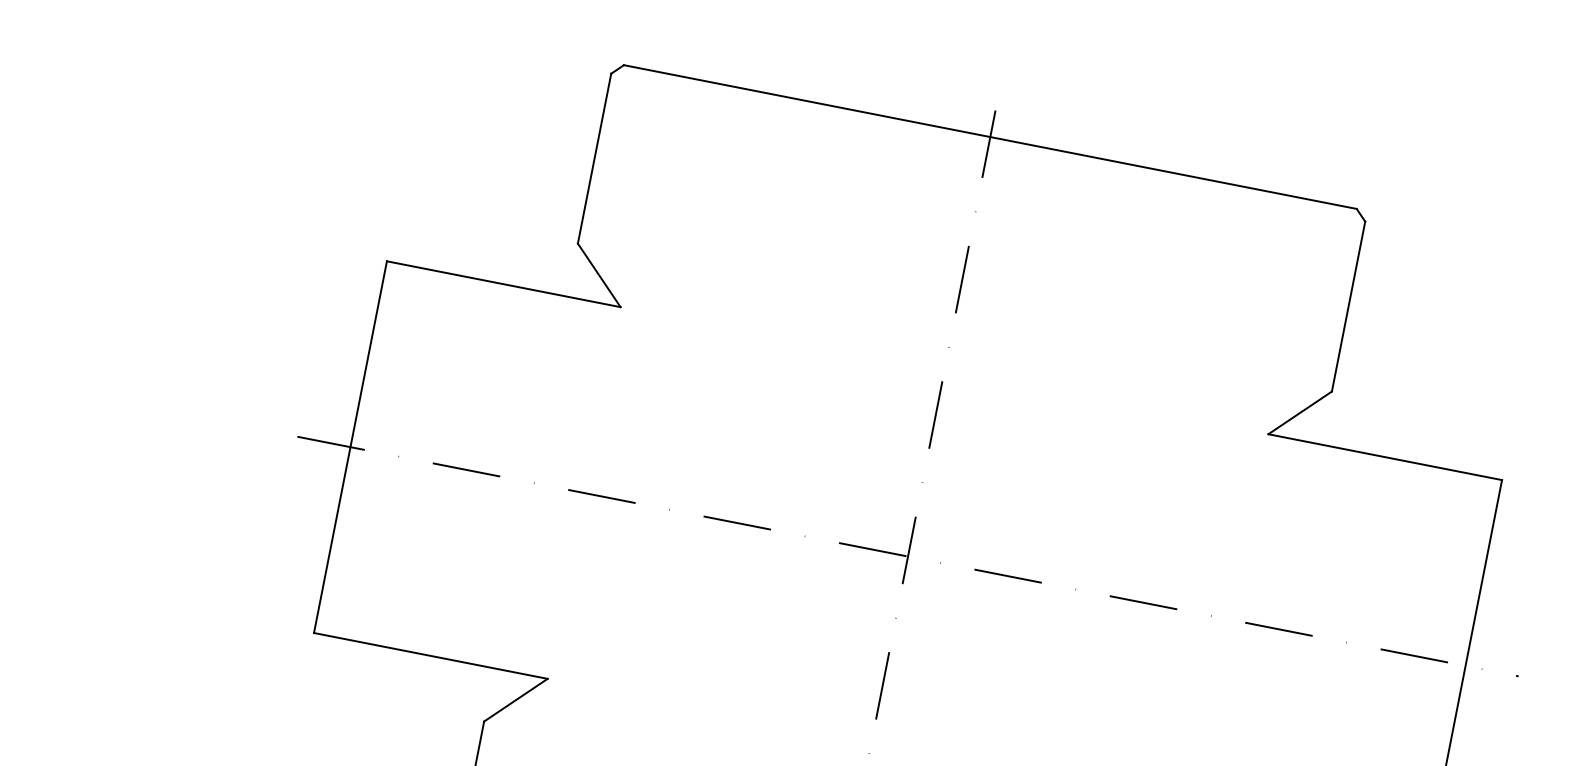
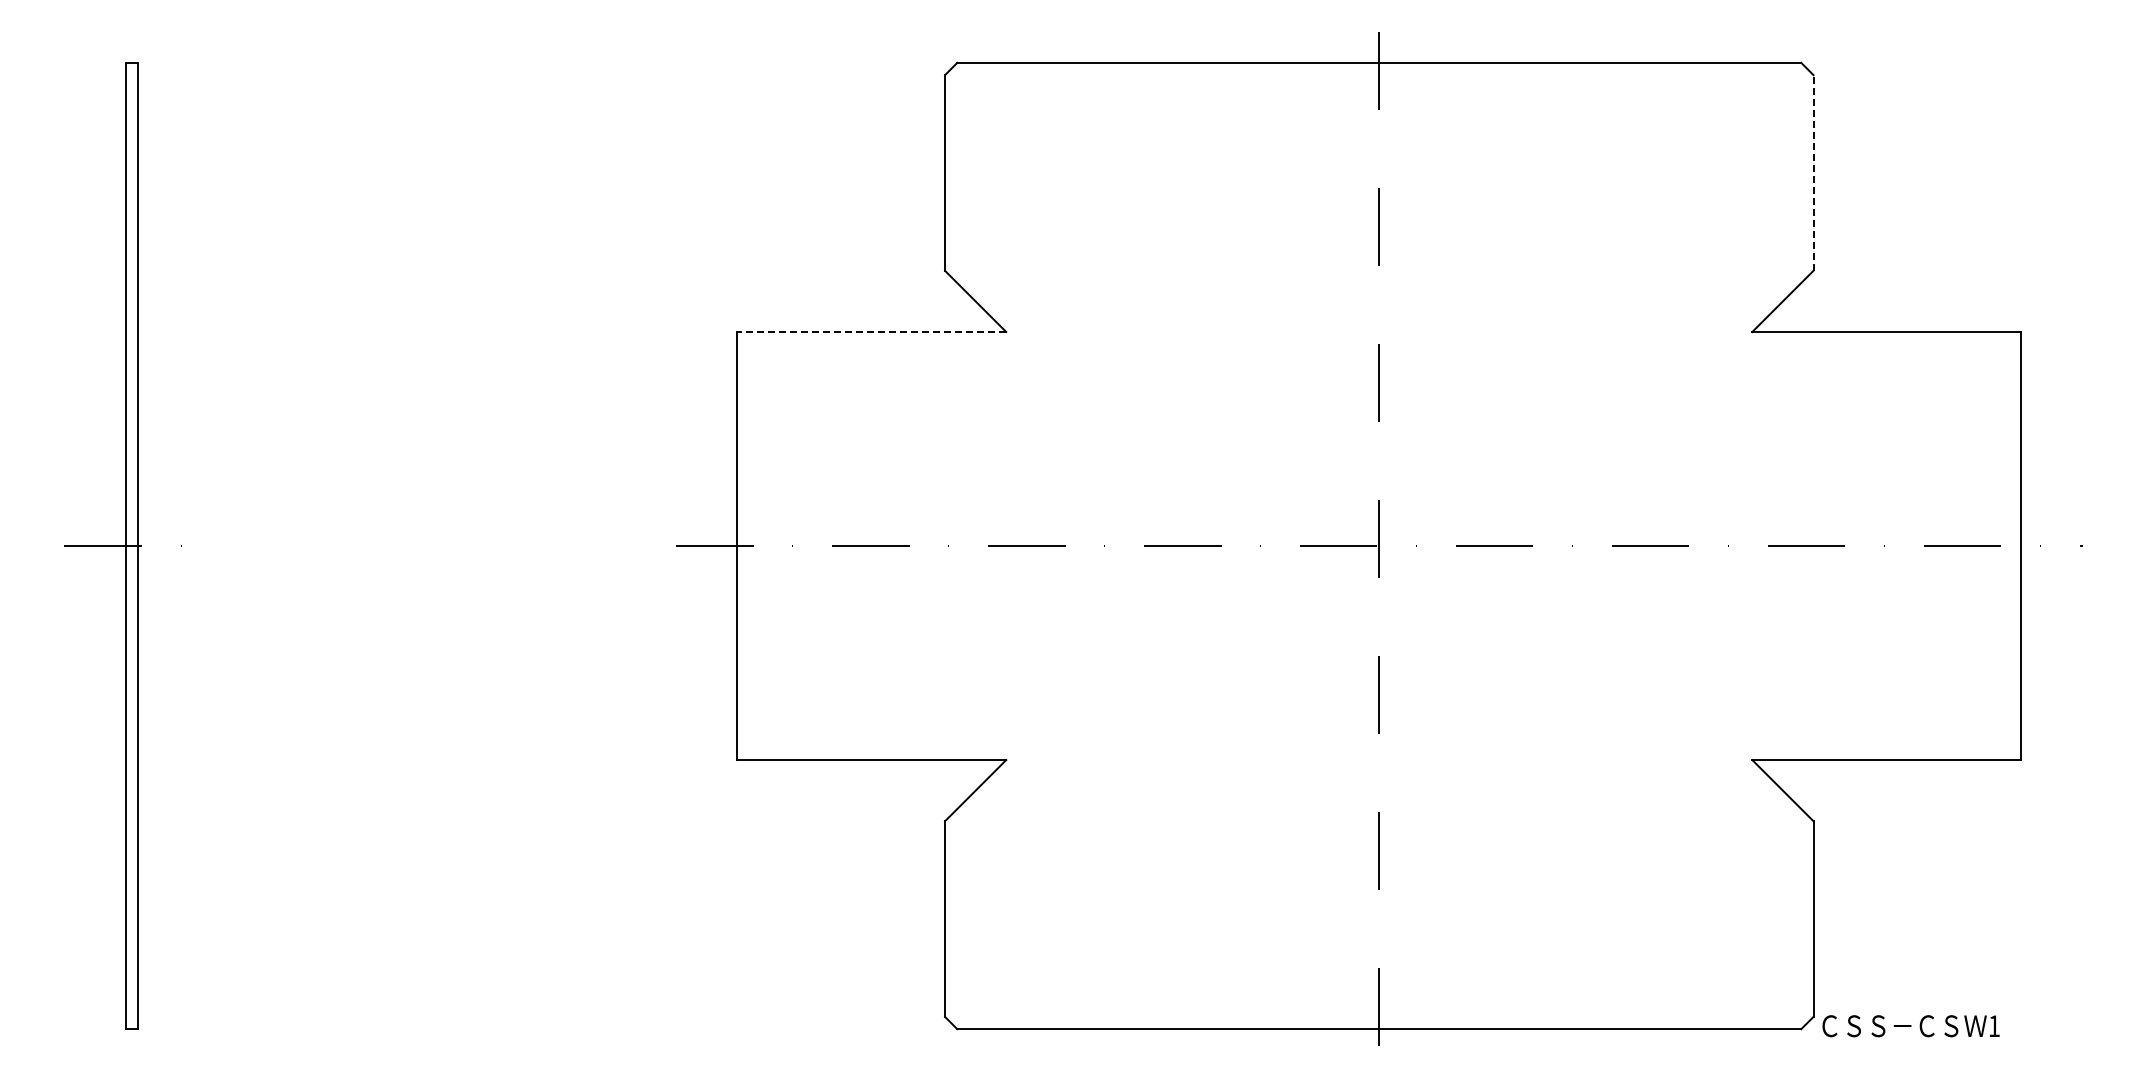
line: (503, 283) -> (871, 331), solid -> dashed
line: (1348, 306) -> (1813, 172), solid -> dashed

